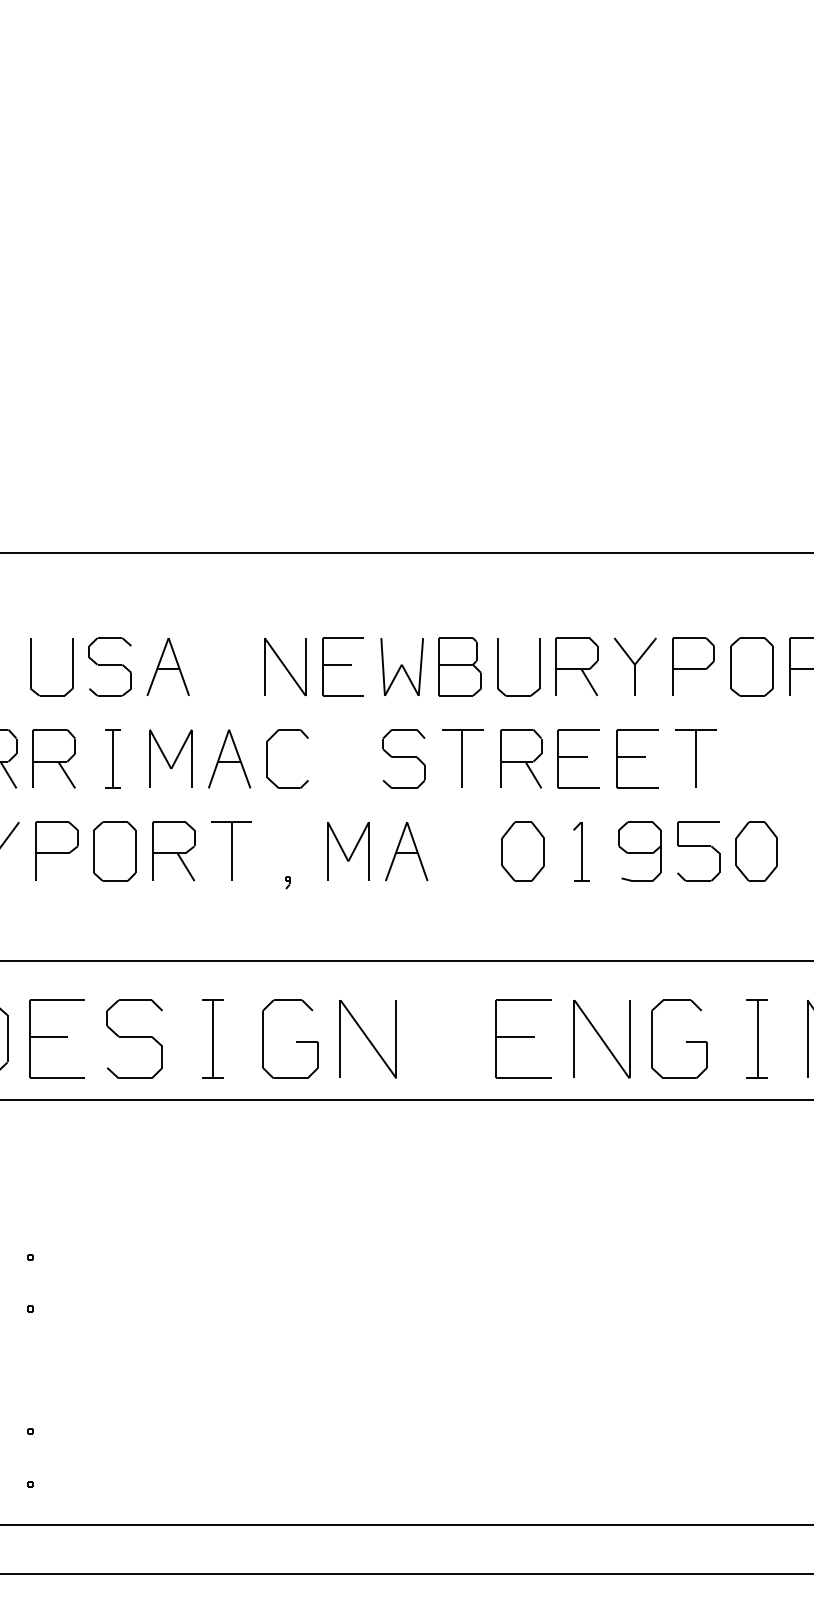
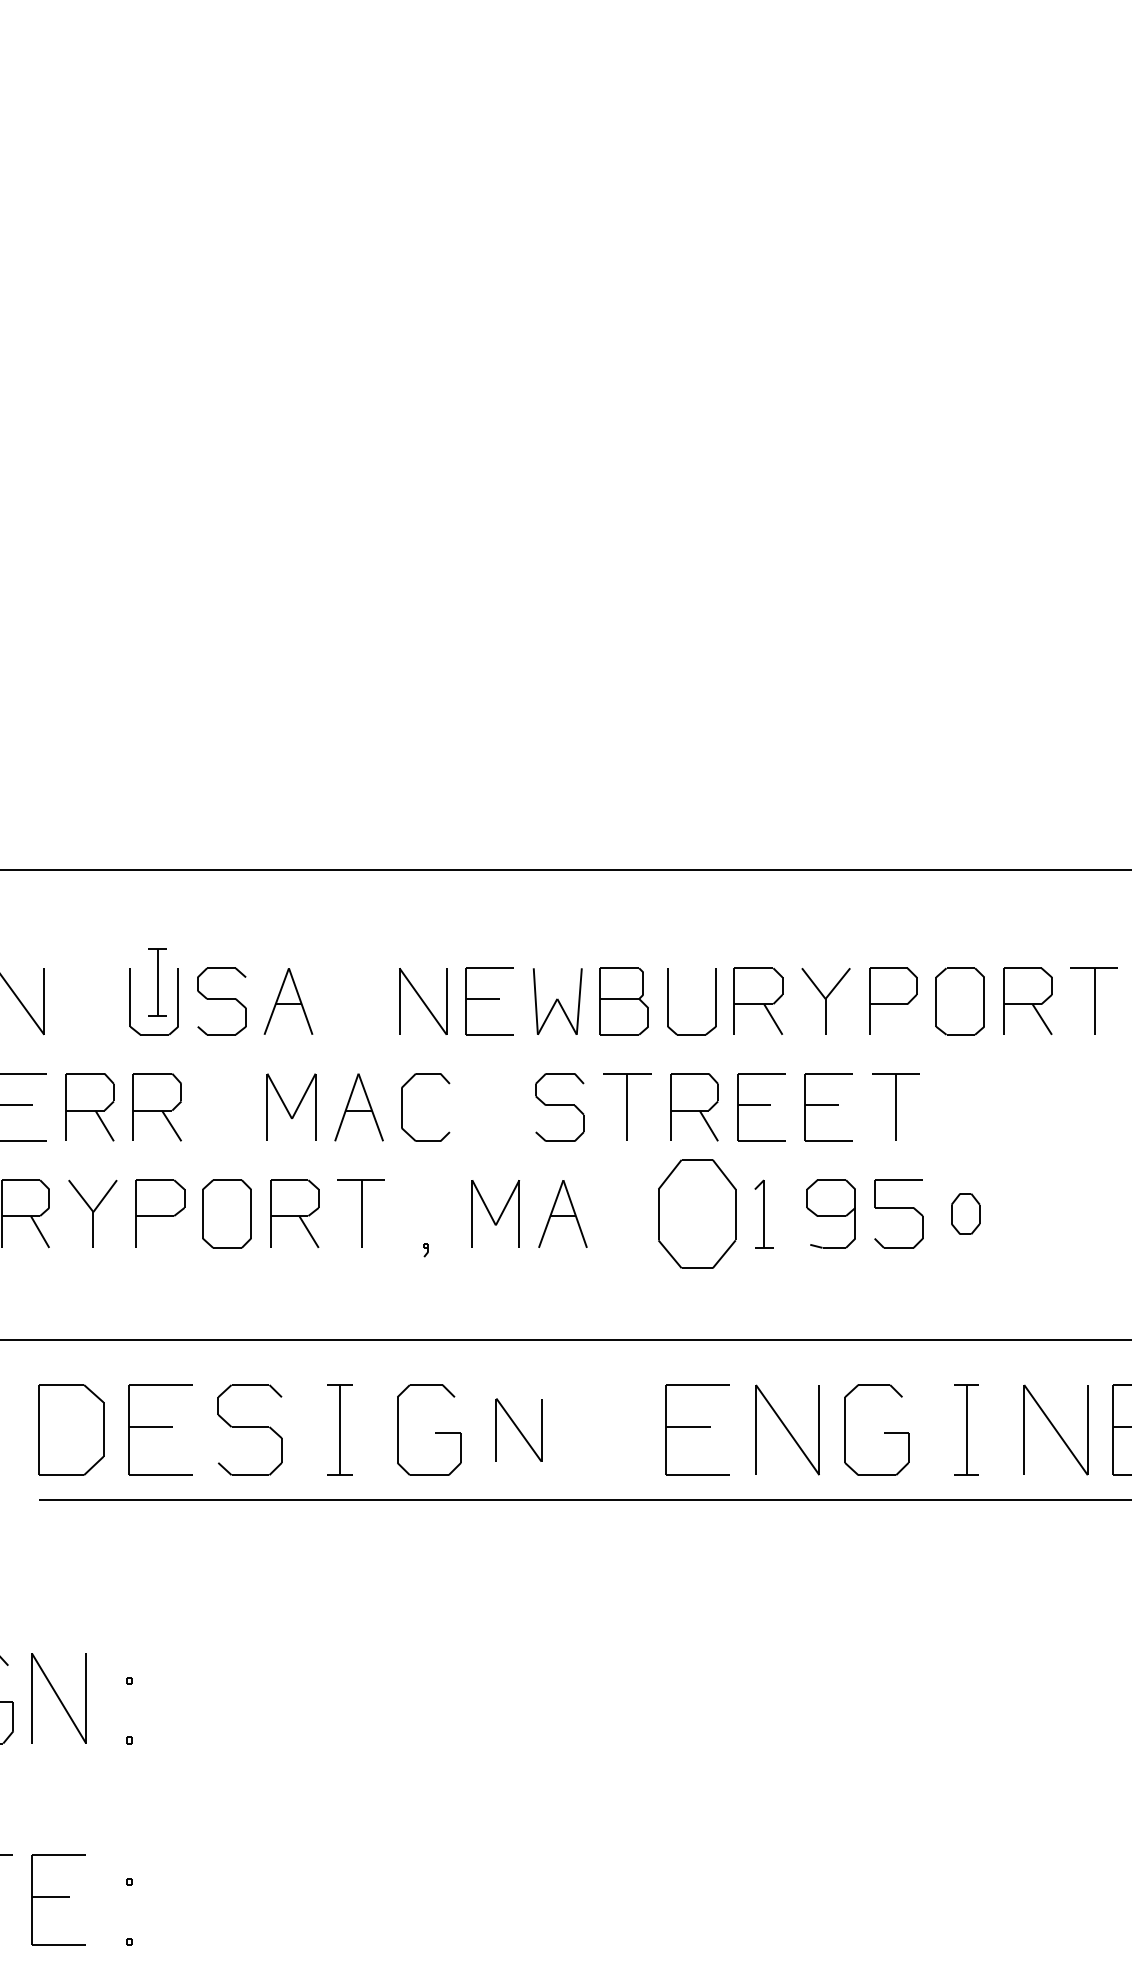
part: (112, 759) -> (157, 982), moved
part: (522, 851) -> (696, 1213), size x1.6
part: (756, 851) -> (965, 1213), size x0.6
part: (368, 1038) -> (518, 1429), size x0.7

